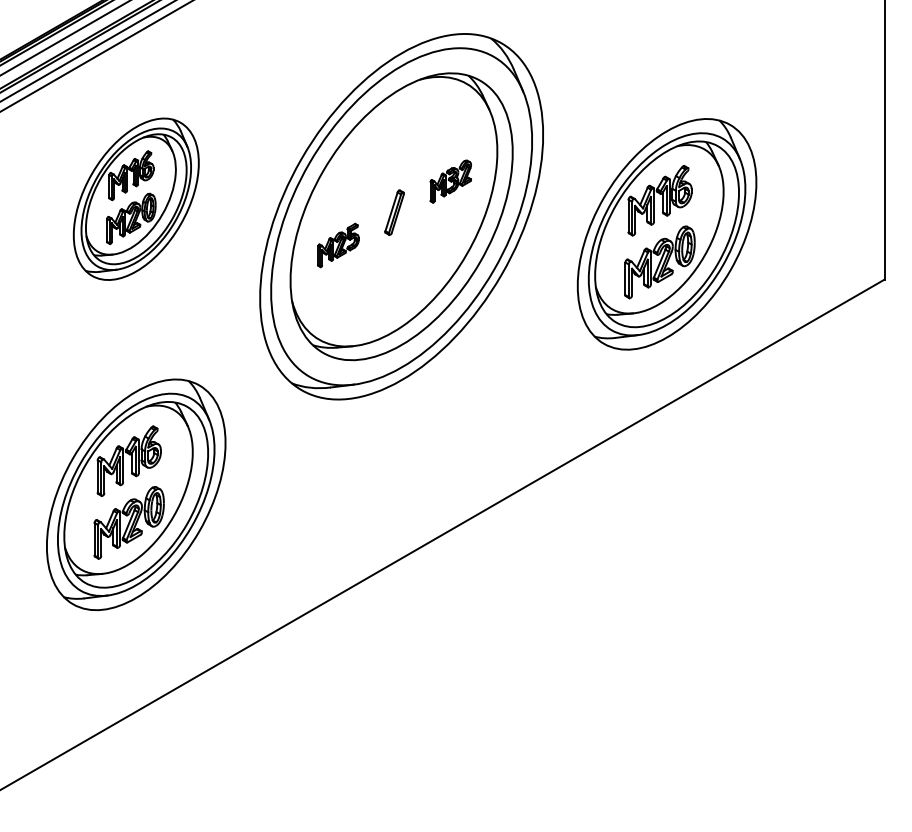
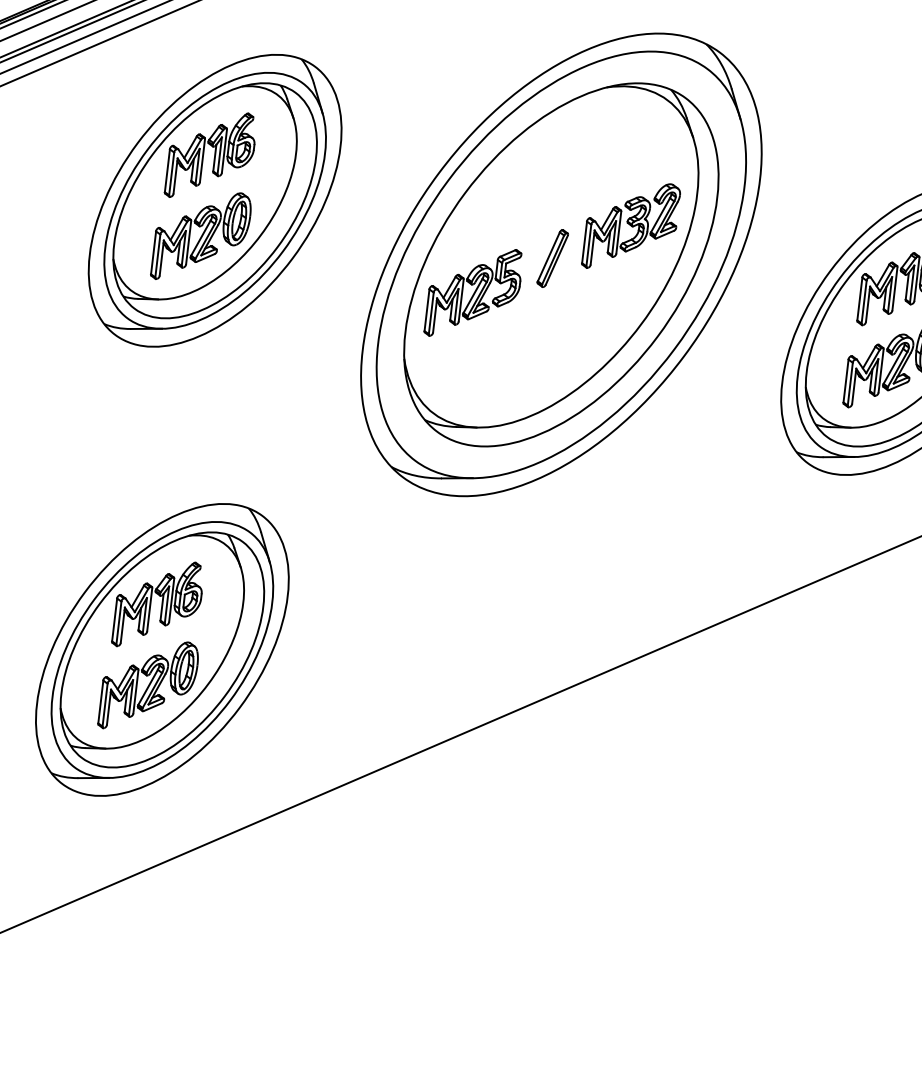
part: (450, 181) -> (631, 226), size x1.67
part: (136, 199) -> (215, 201), size x1.43
part: (338, 245) -> (473, 292), size x1.67
part: (136, 494) -> (162, 649), moved

